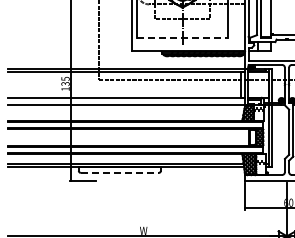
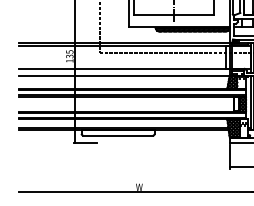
line: (183, 37) -> (174, 15), dashed -> solid
line: (119, 172) -> (117, 135), dashed -> solid

